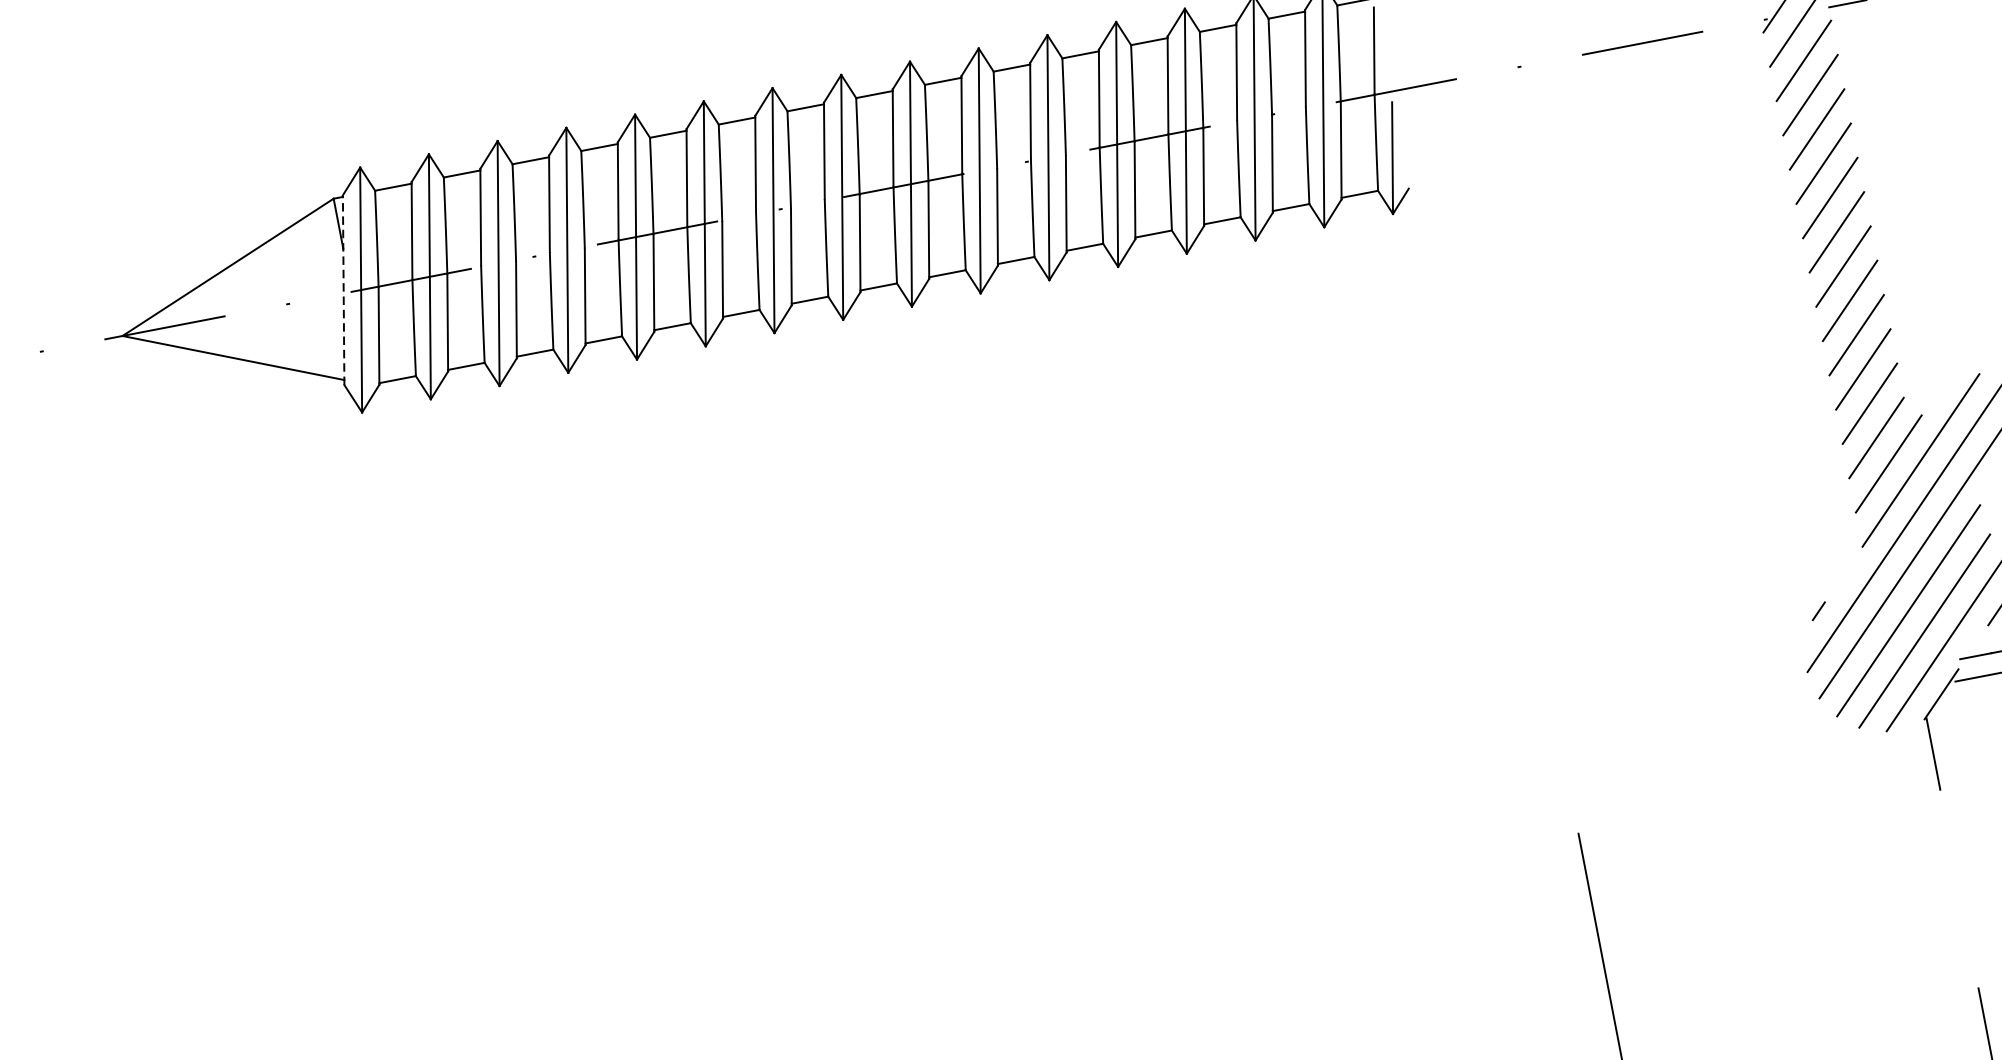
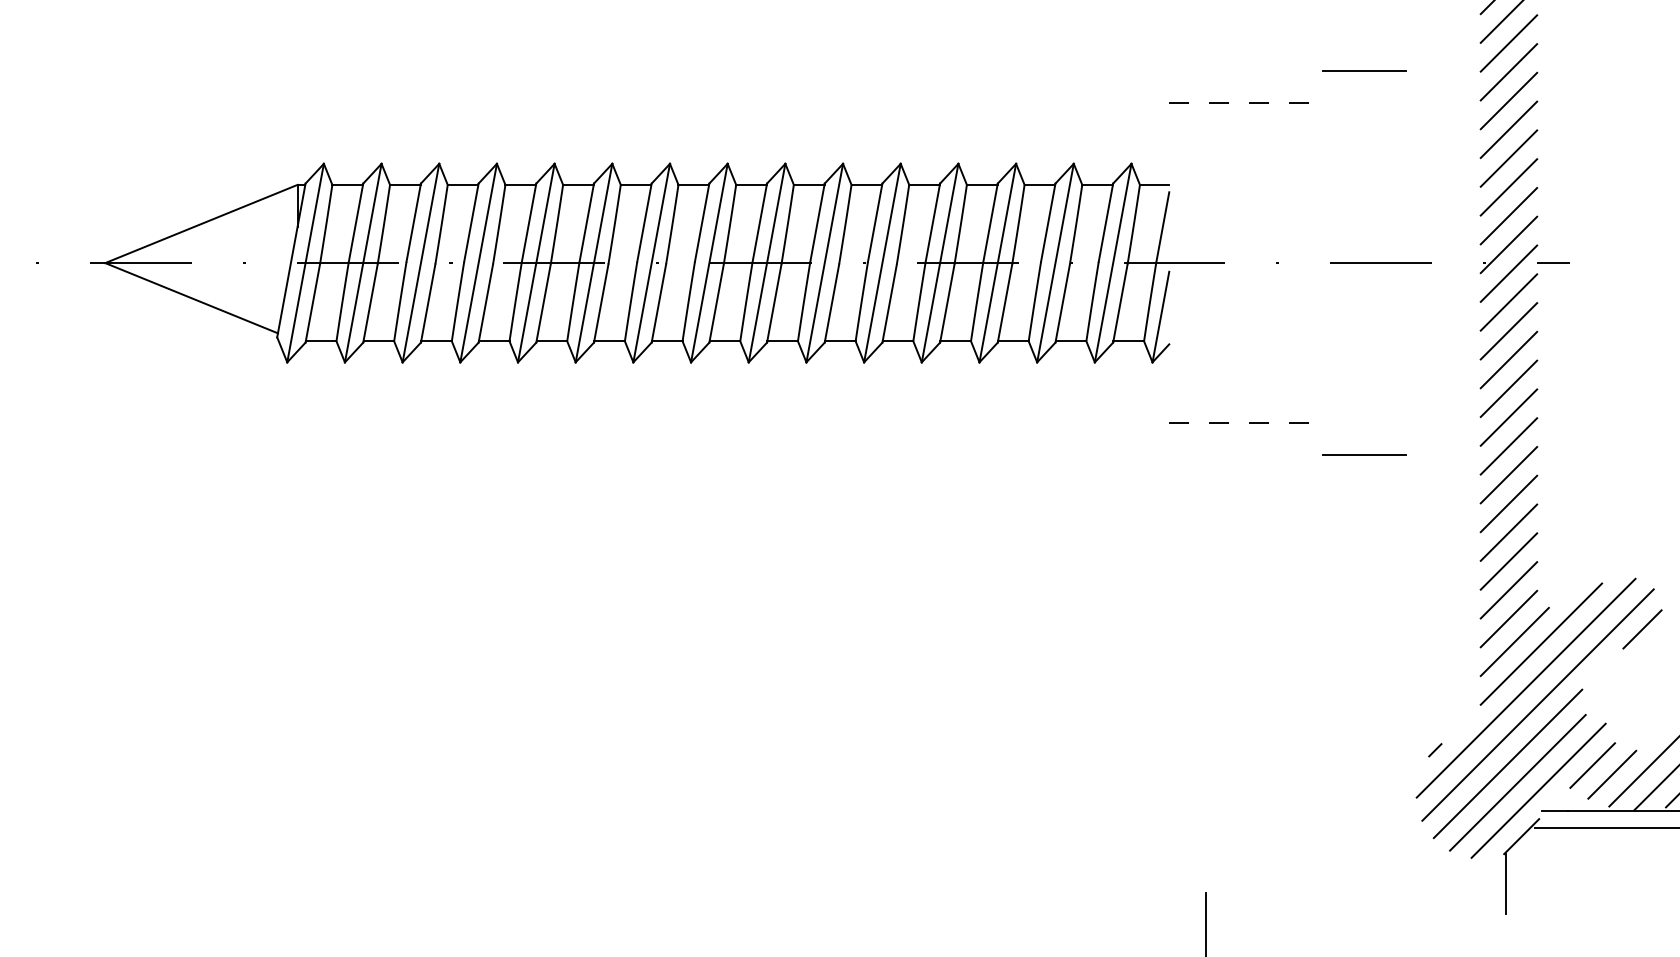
line: (1497, 268) -> (1228, 422), added
line: (1666, 276) -> (1364, 455), added
line: (343, 290) -> (291, 260), dashed -> solid

